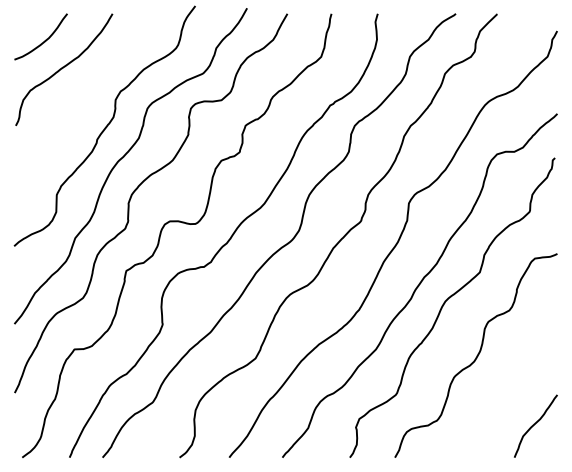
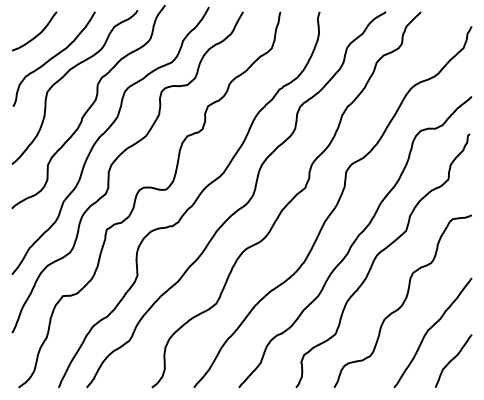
curve: (76, 90) -> (64, 76), added
curve: (508, 388) -> (430, 329), added

